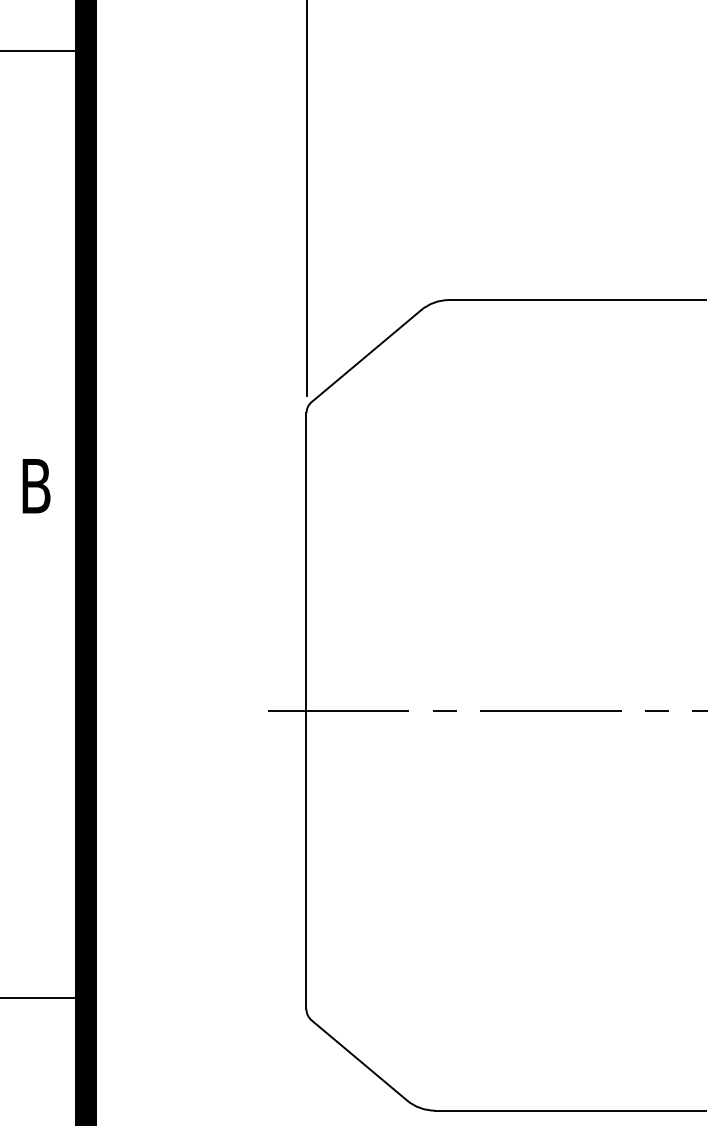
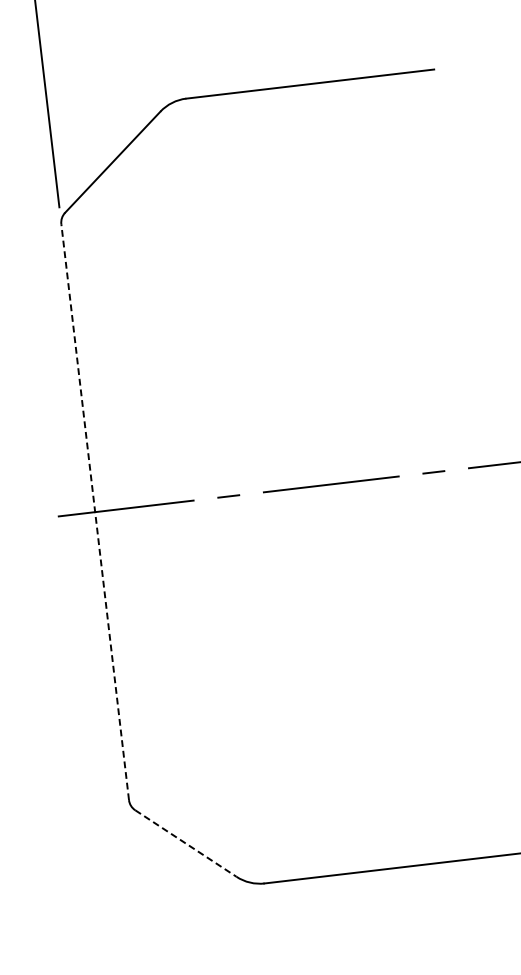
line: (306, 710) -> (95, 511), solid -> dashed
line: (359, 1060) -> (186, 843), solid -> dashed

